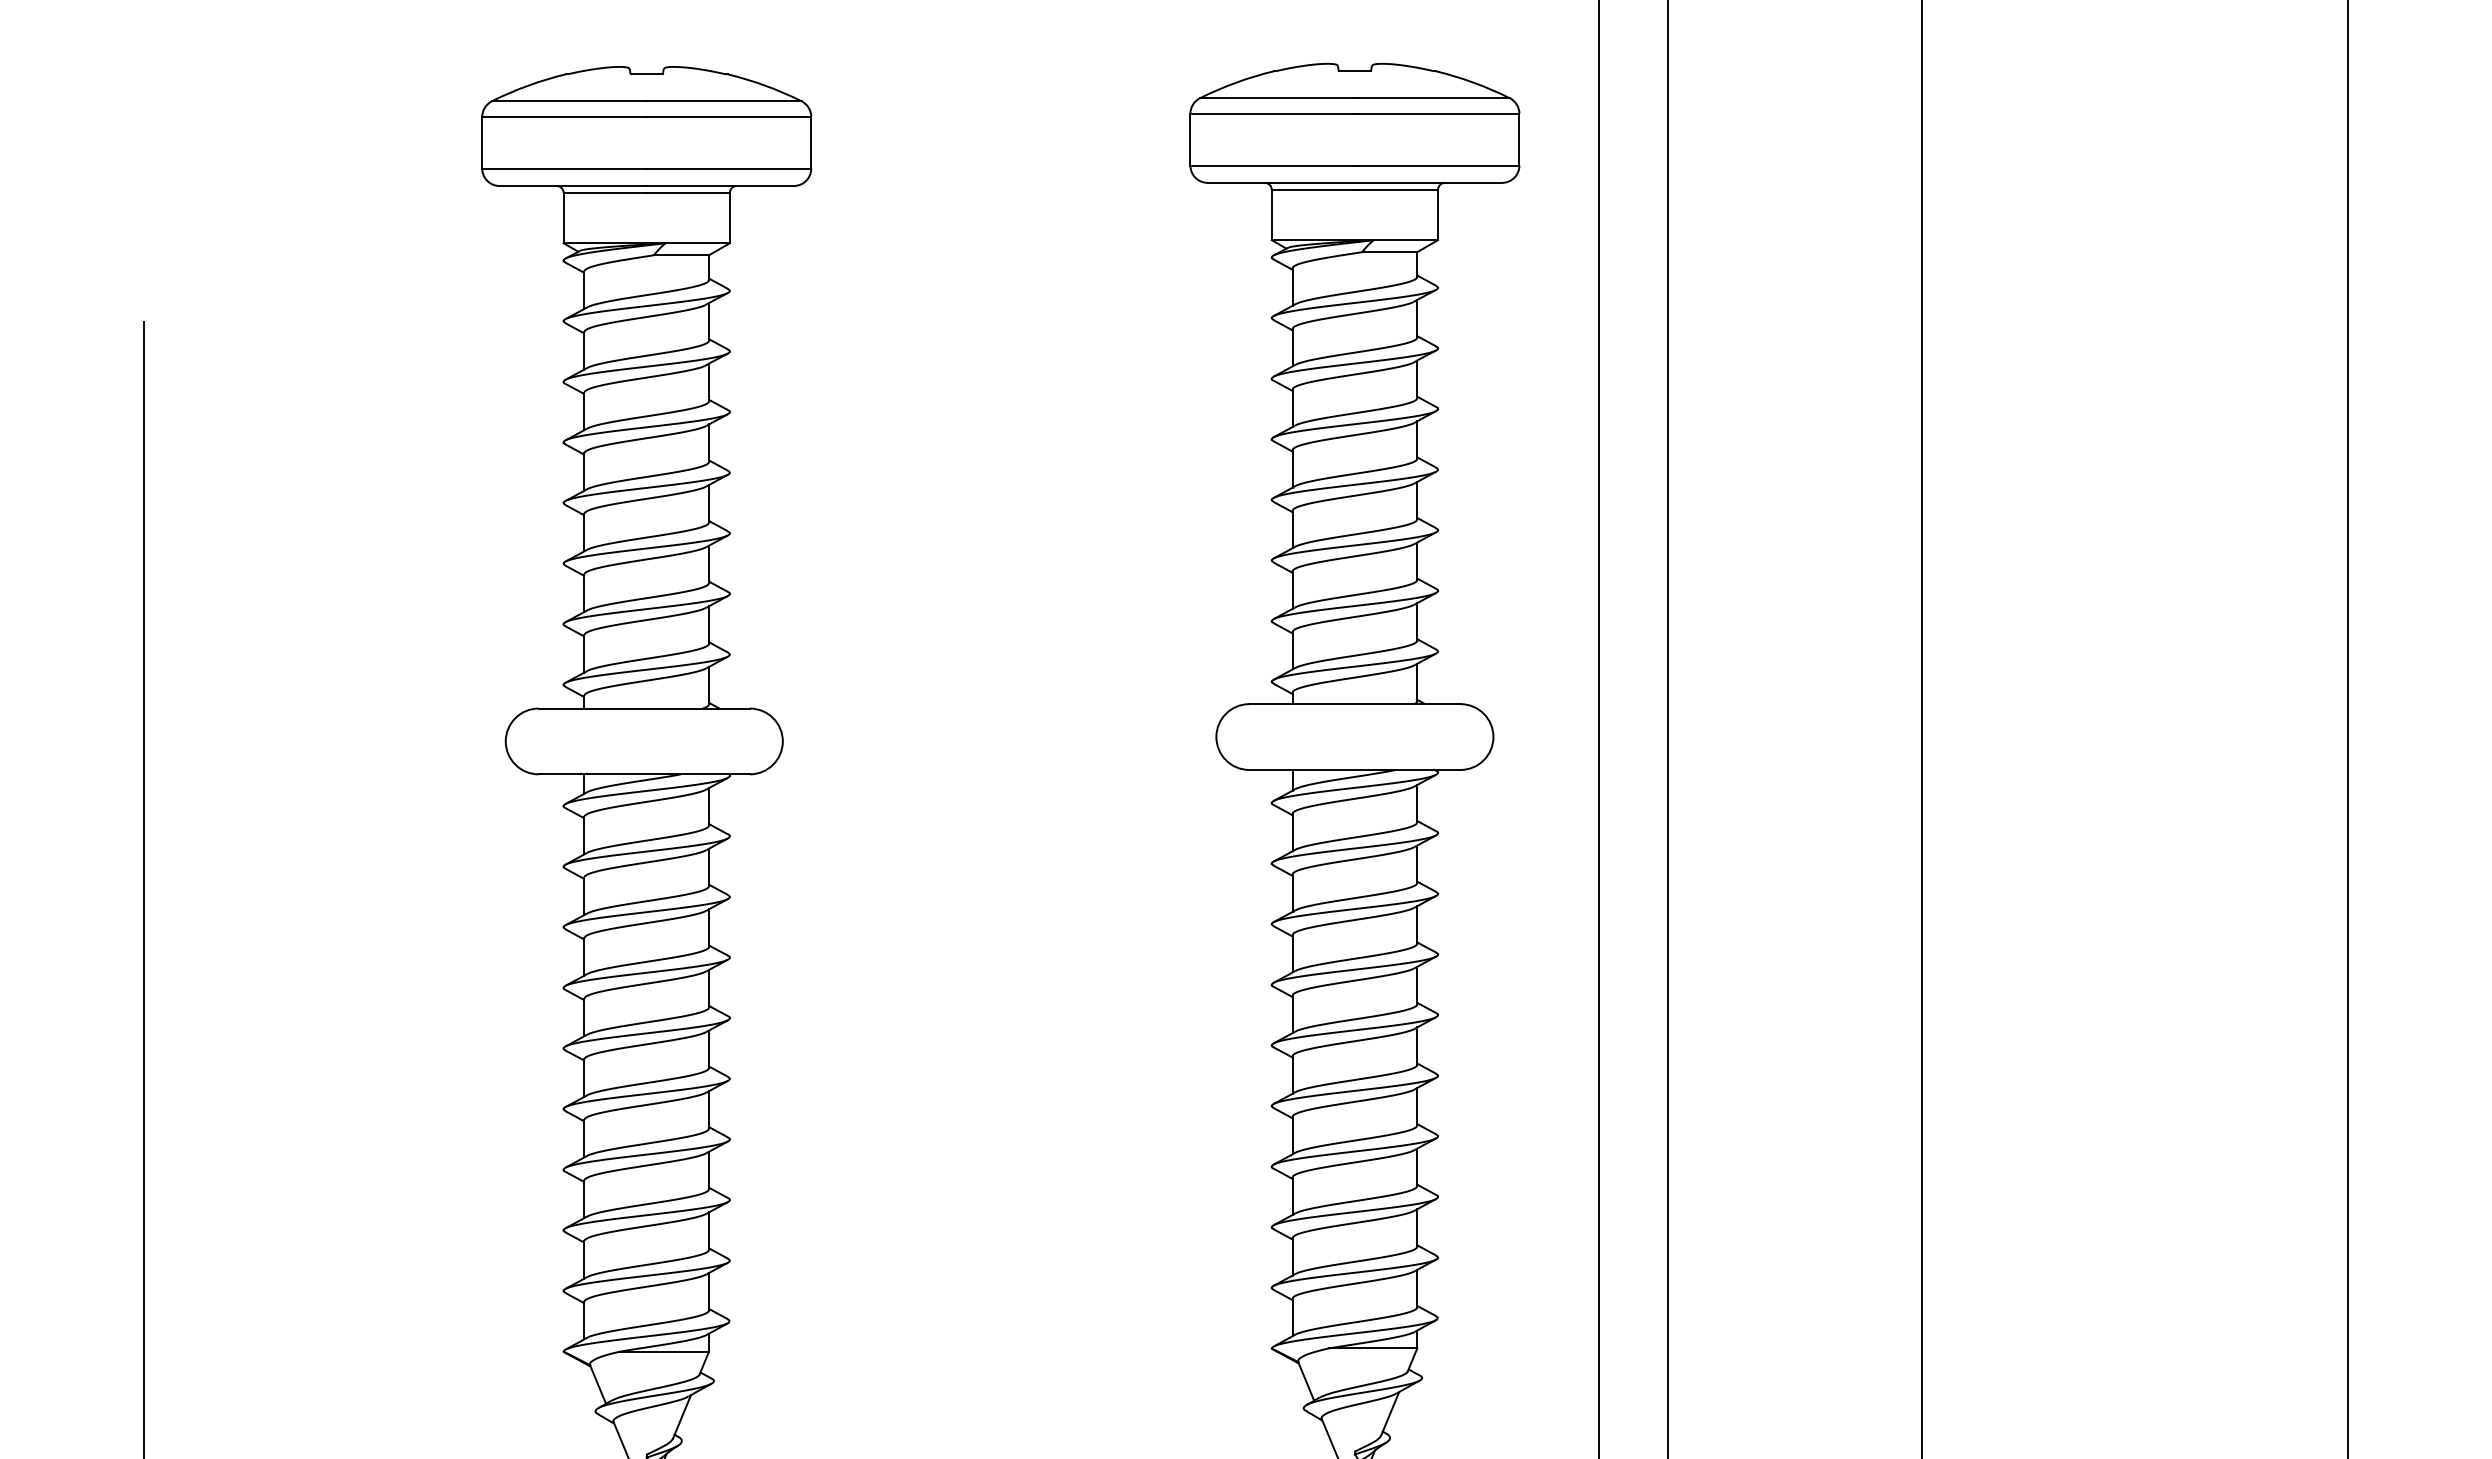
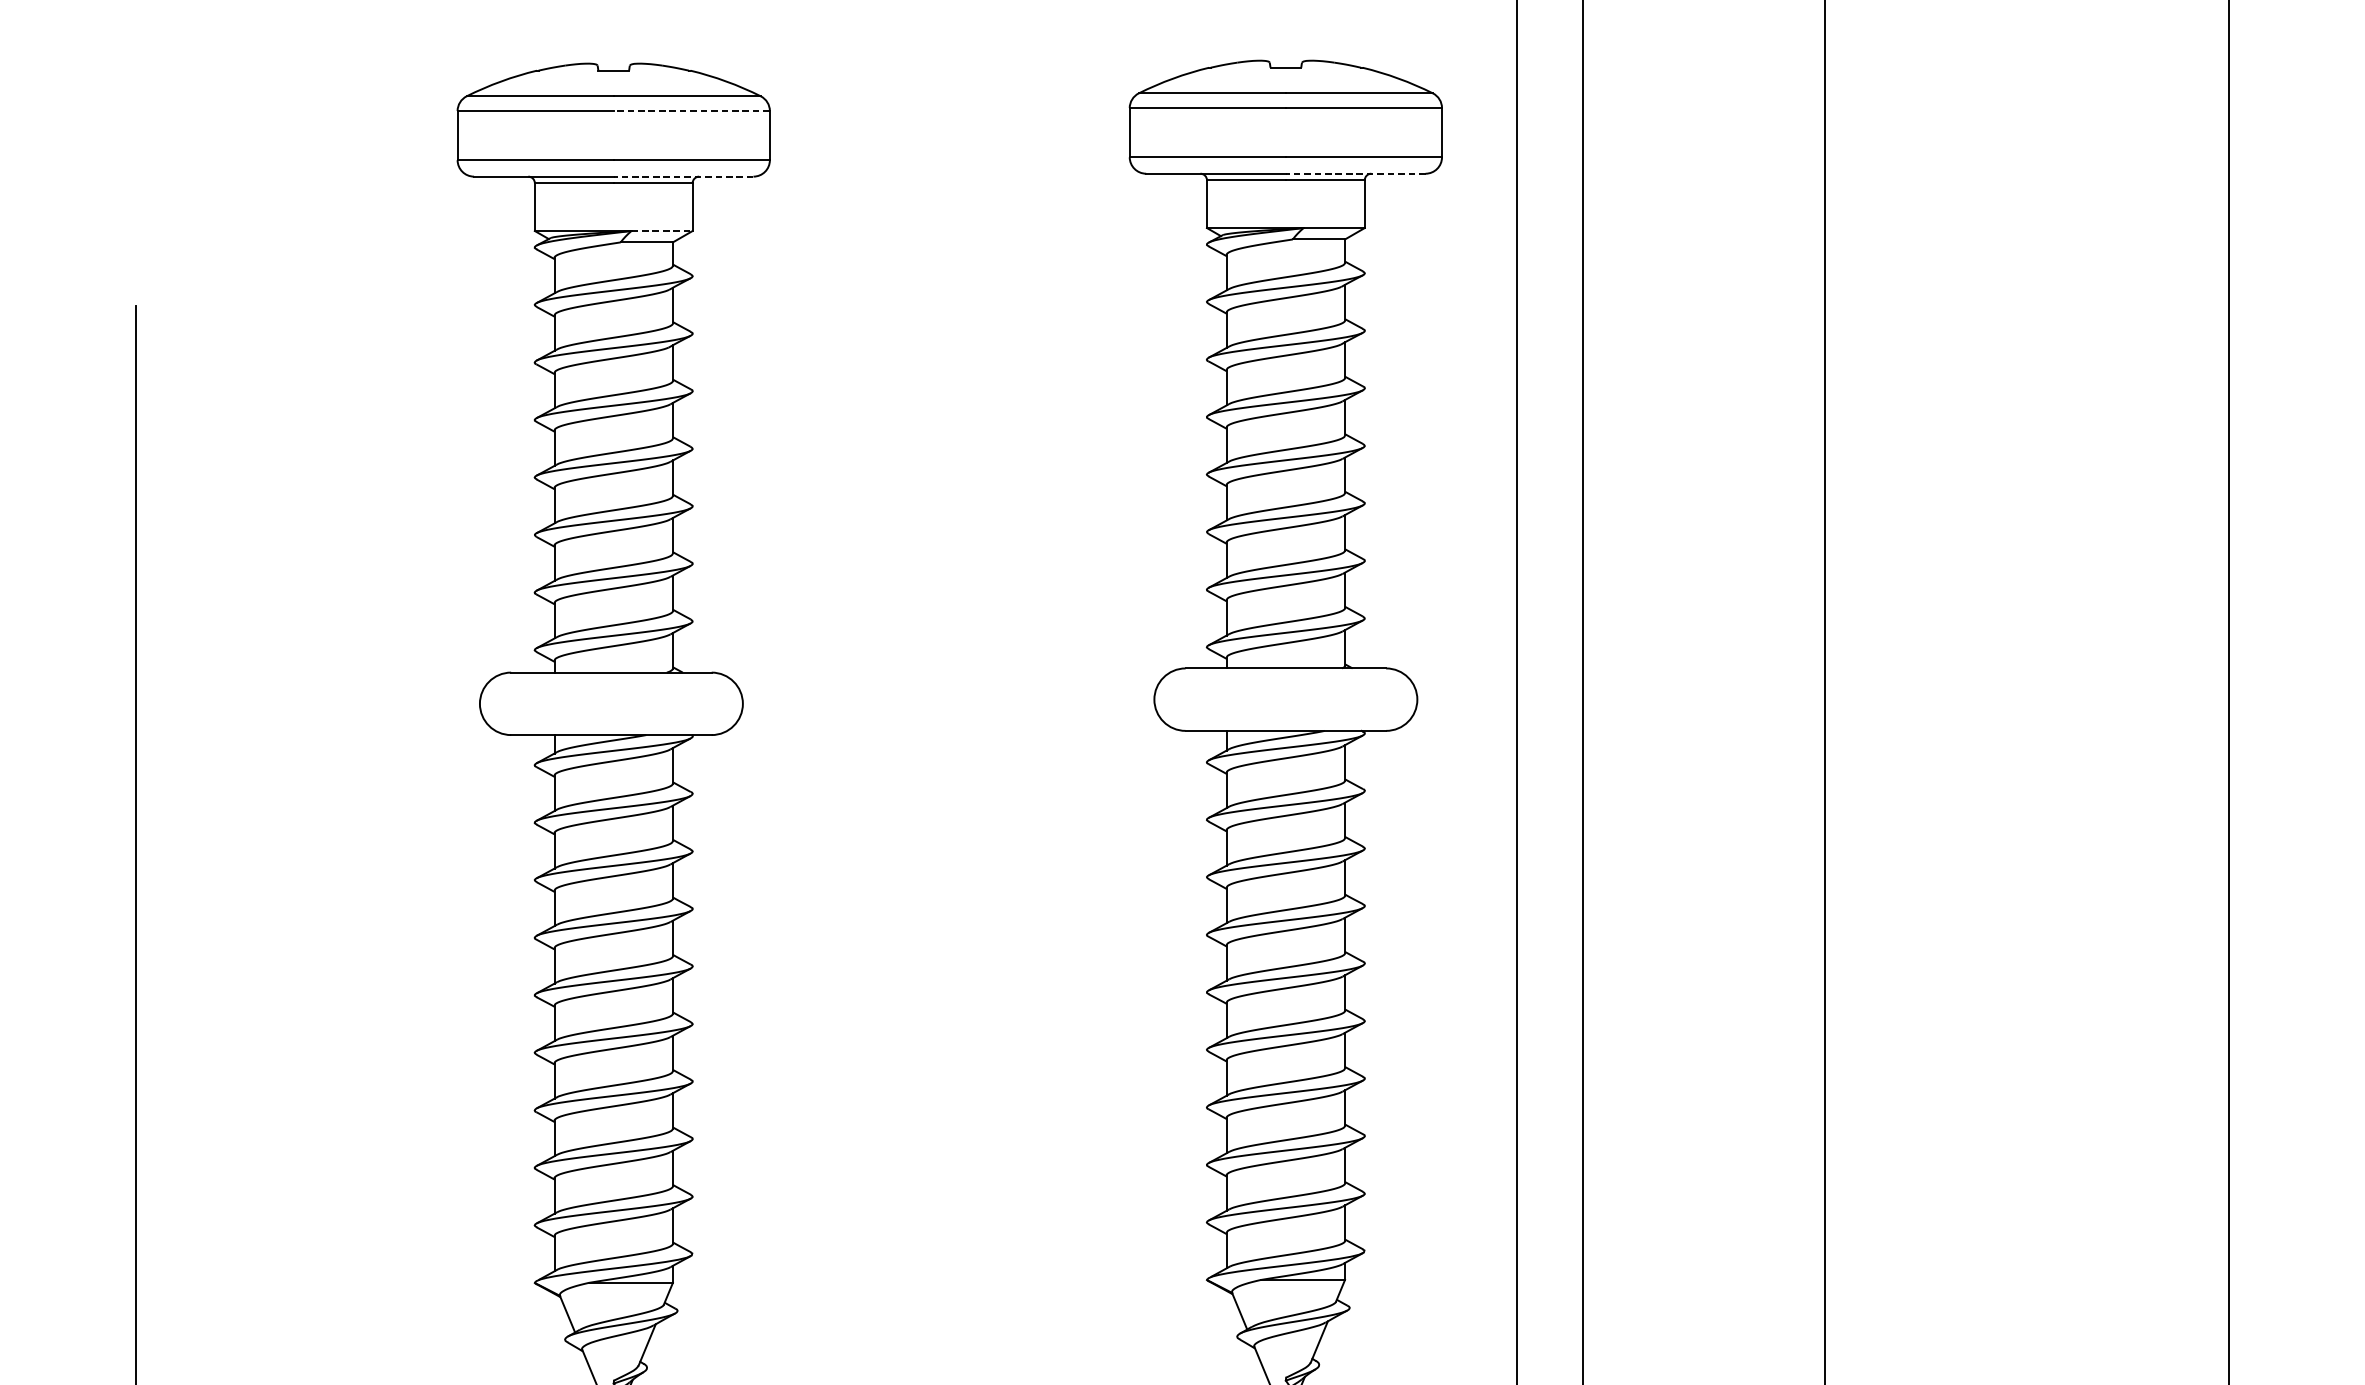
line: (728, 116) -> (691, 110), solid -> dashed
line: (1428, 182) -> (1355, 173), solid -> dashed
line: (720, 185) -> (683, 176), solid -> dashed
line: (698, 243) -> (662, 231), solid -> dashed

